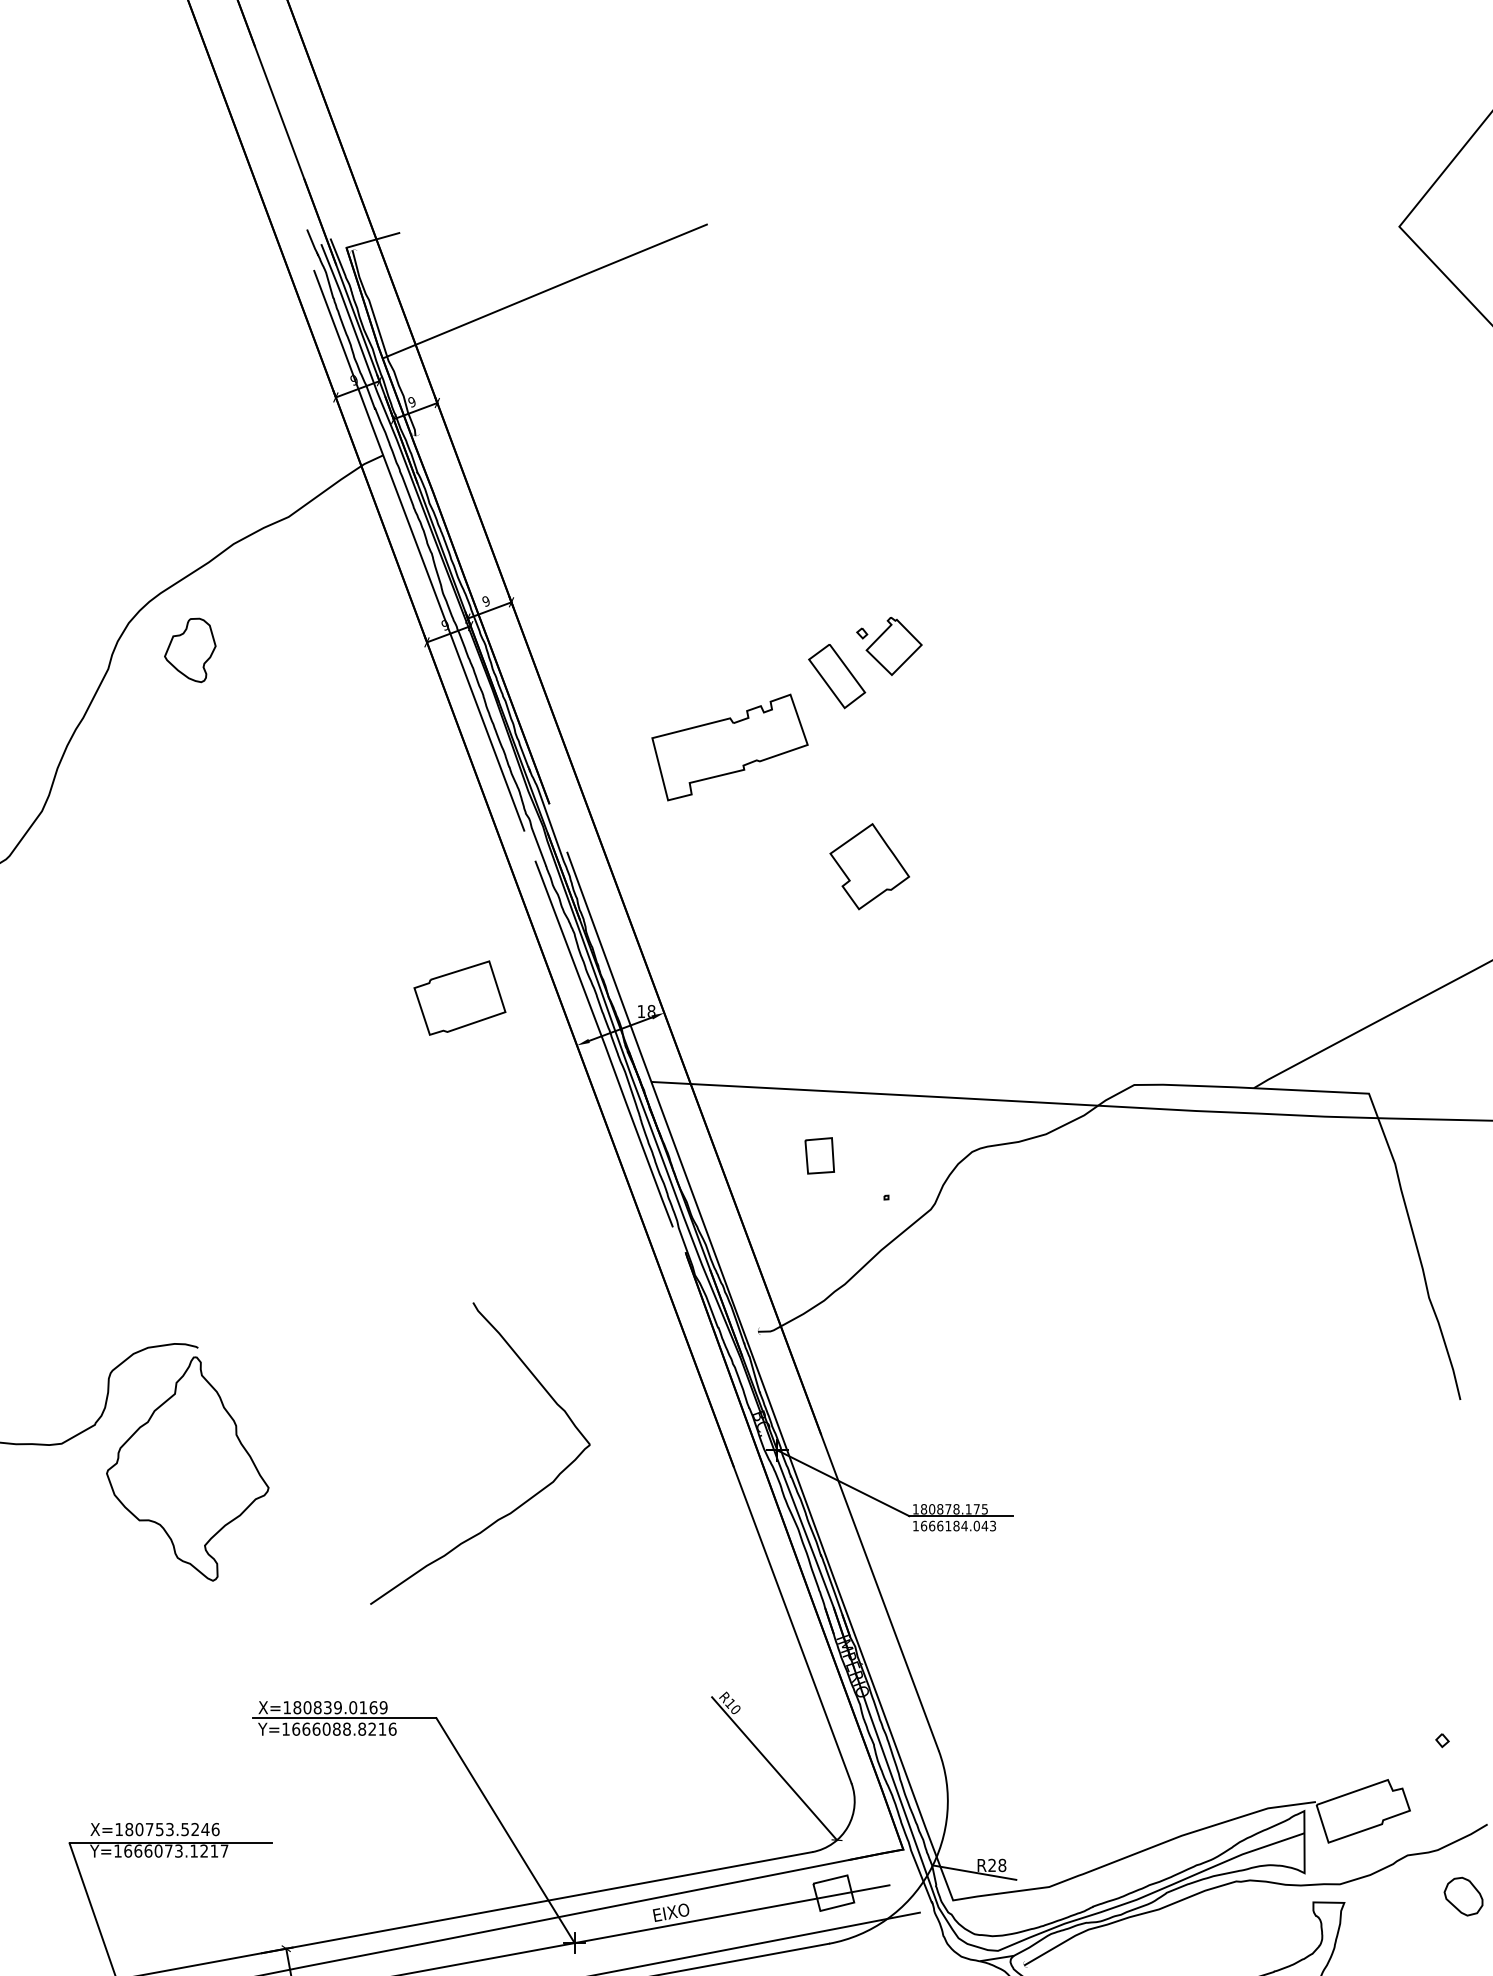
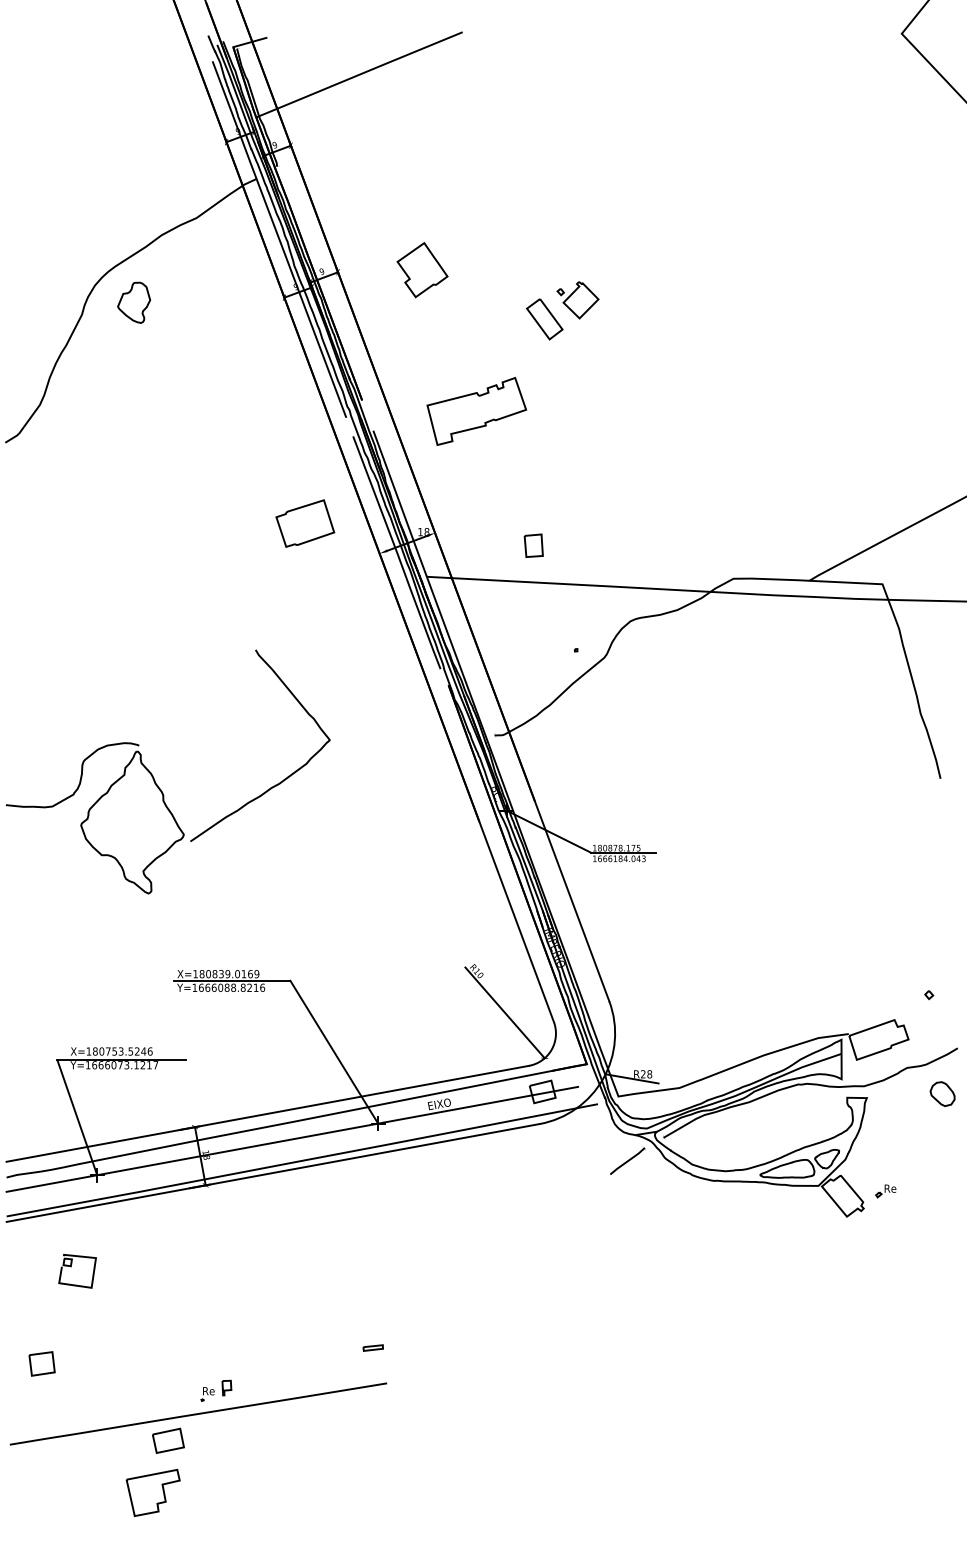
part: (729, 745) -> (476, 410), moved
part: (869, 867) -> (422, 270), moved
part: (819, 1155) -> (533, 545), moved
curve: (518, 1505) -> (284, 778), moved

